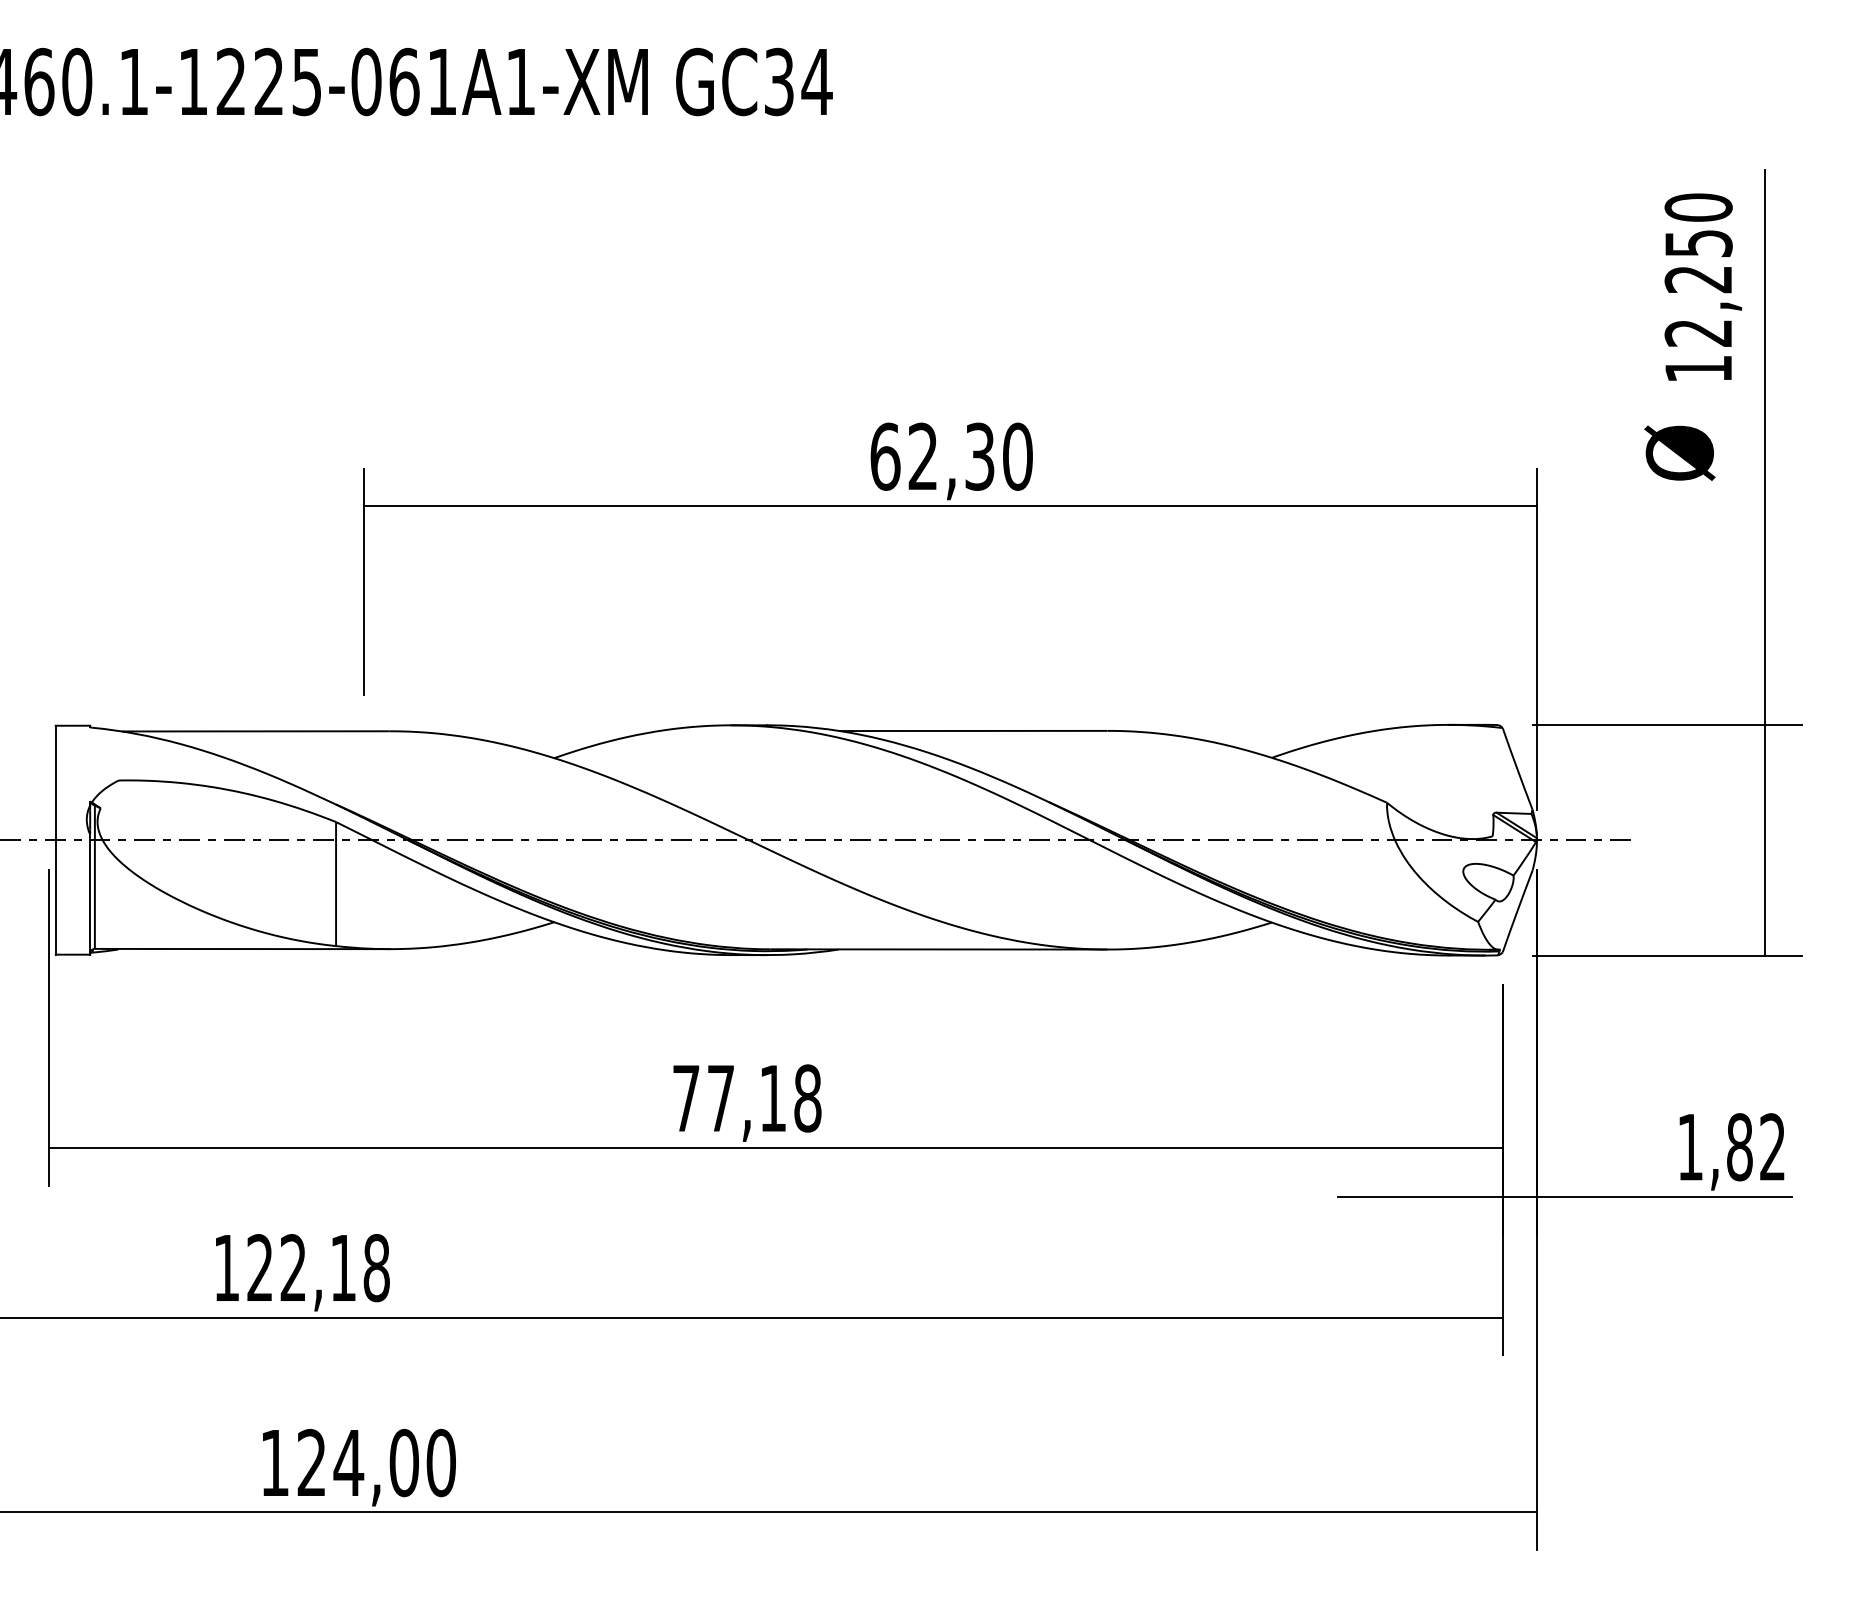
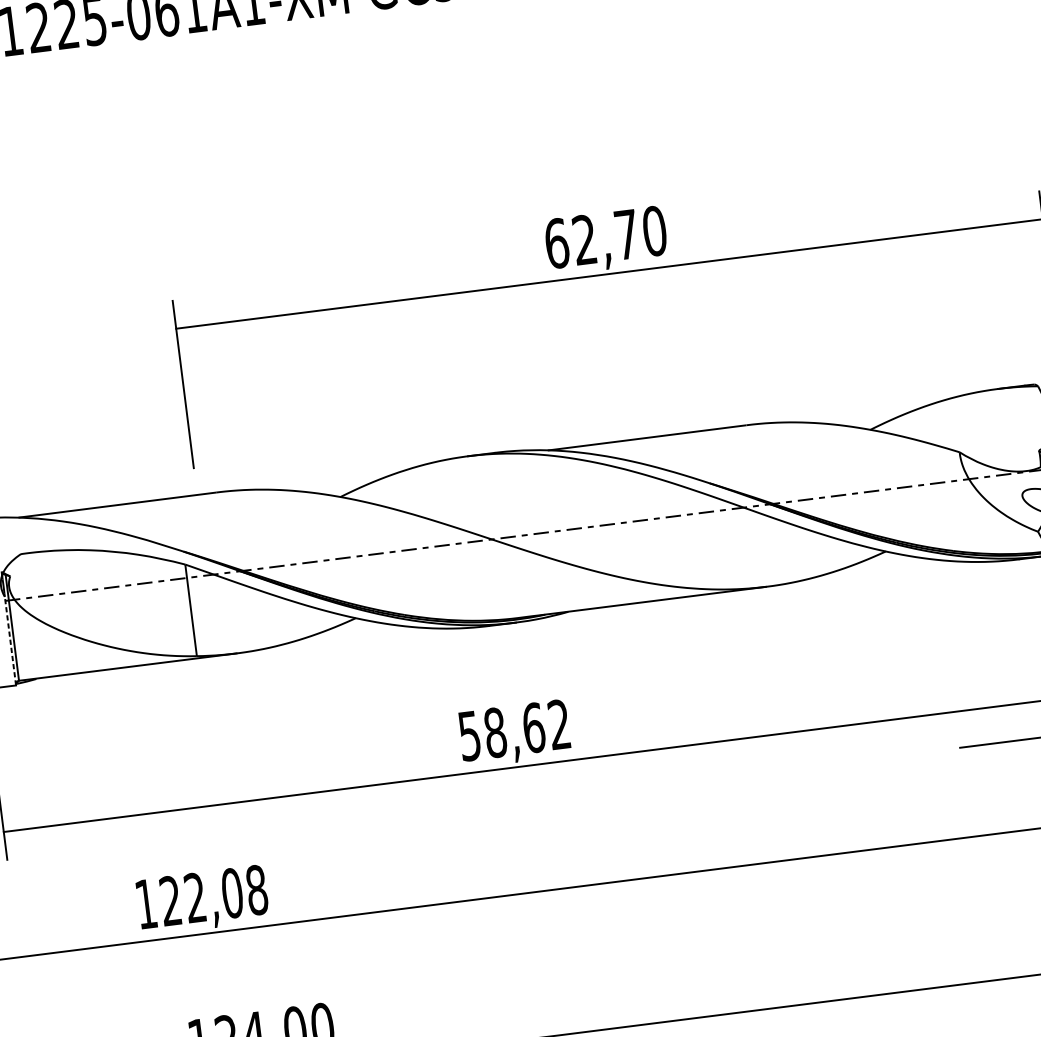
text: (979, 456) -> (626, 234), 62,30 -> 62,70
line: (90, 894) -> (10, 640), solid -> dashed
text: (747, 1098) -> (514, 730), 77,18 -> 58,62
text: (343, 1268) -> (232, 893), 122,18 -> 122,08

